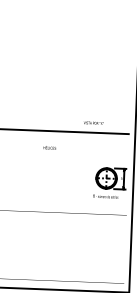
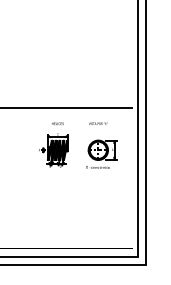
text: (93, 122) -> (98, 123), moved
part: (44, 176) -> (53, 150), added
part: (109, 182) -> (101, 153), moved

